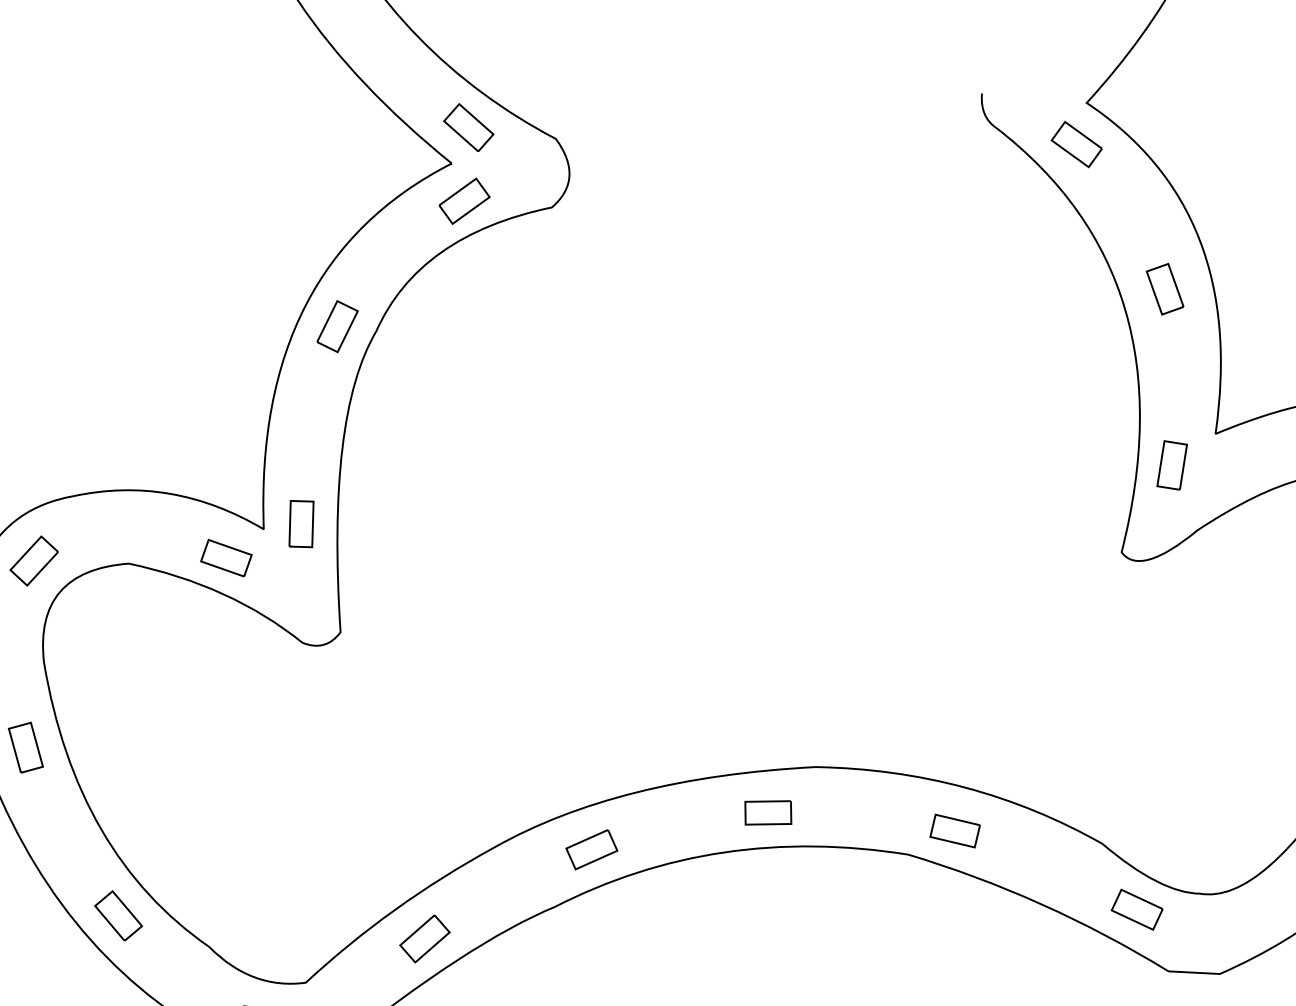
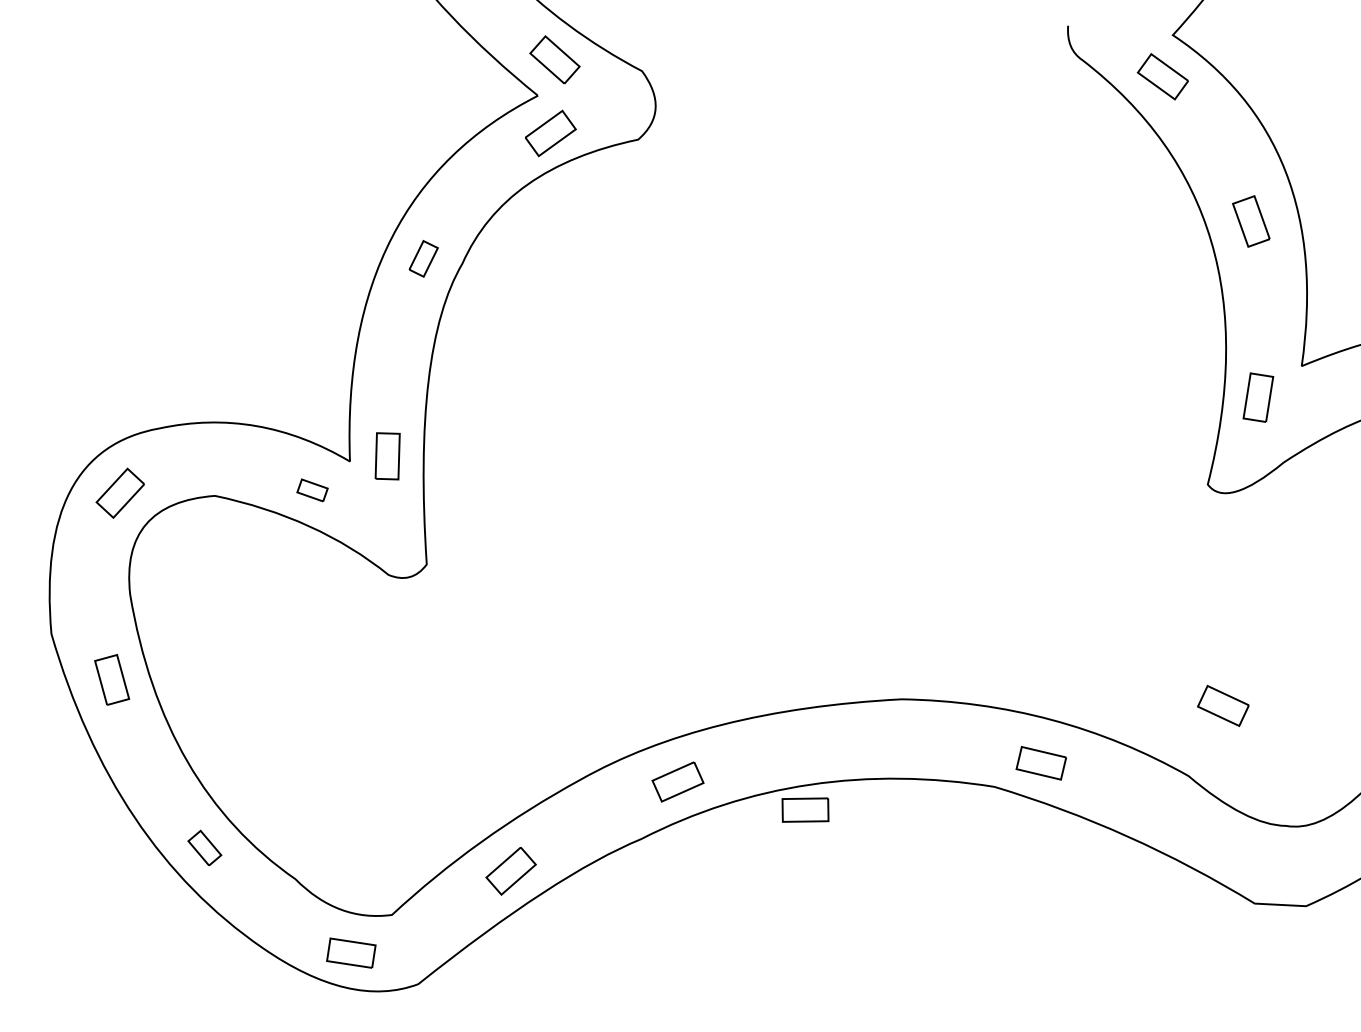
part: (337, 326) -> (423, 258), size x0.7
part: (226, 558) -> (312, 490), size x0.6
part: (768, 812) -> (805, 809), moved
part: (1137, 909) -> (1223, 705), moved
part: (118, 915) -> (204, 847), size x0.7

